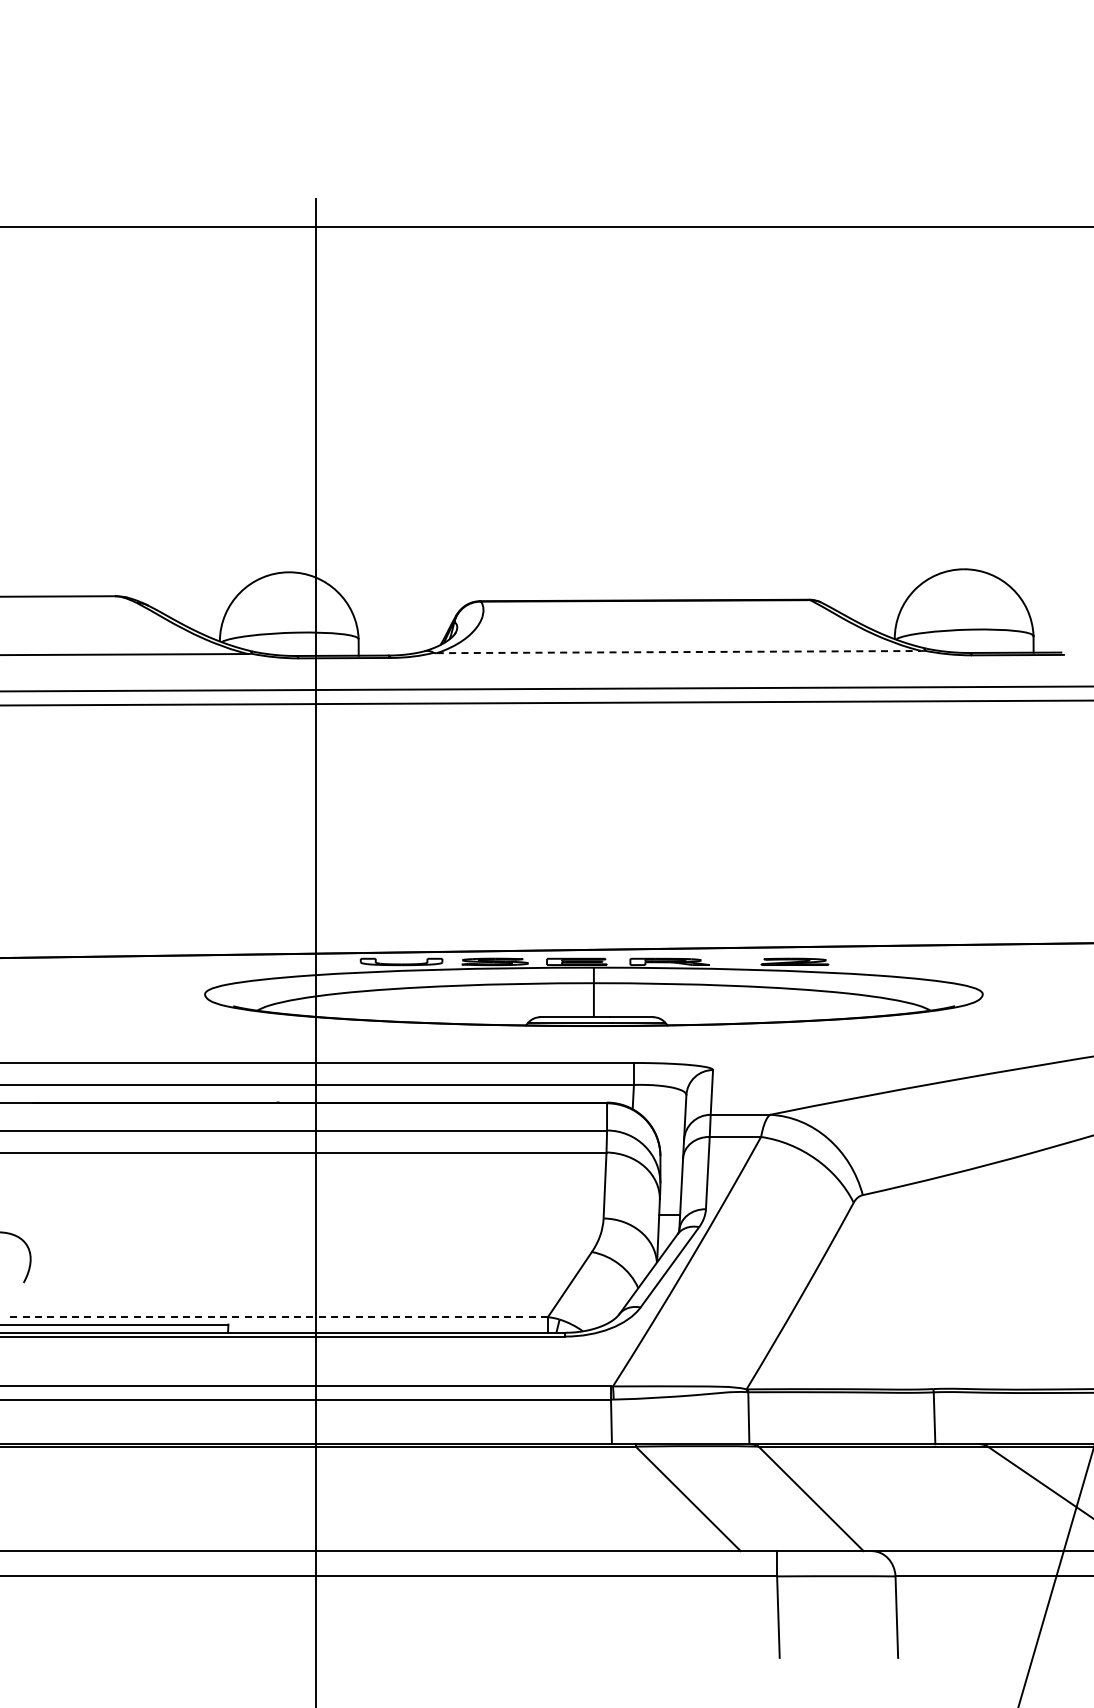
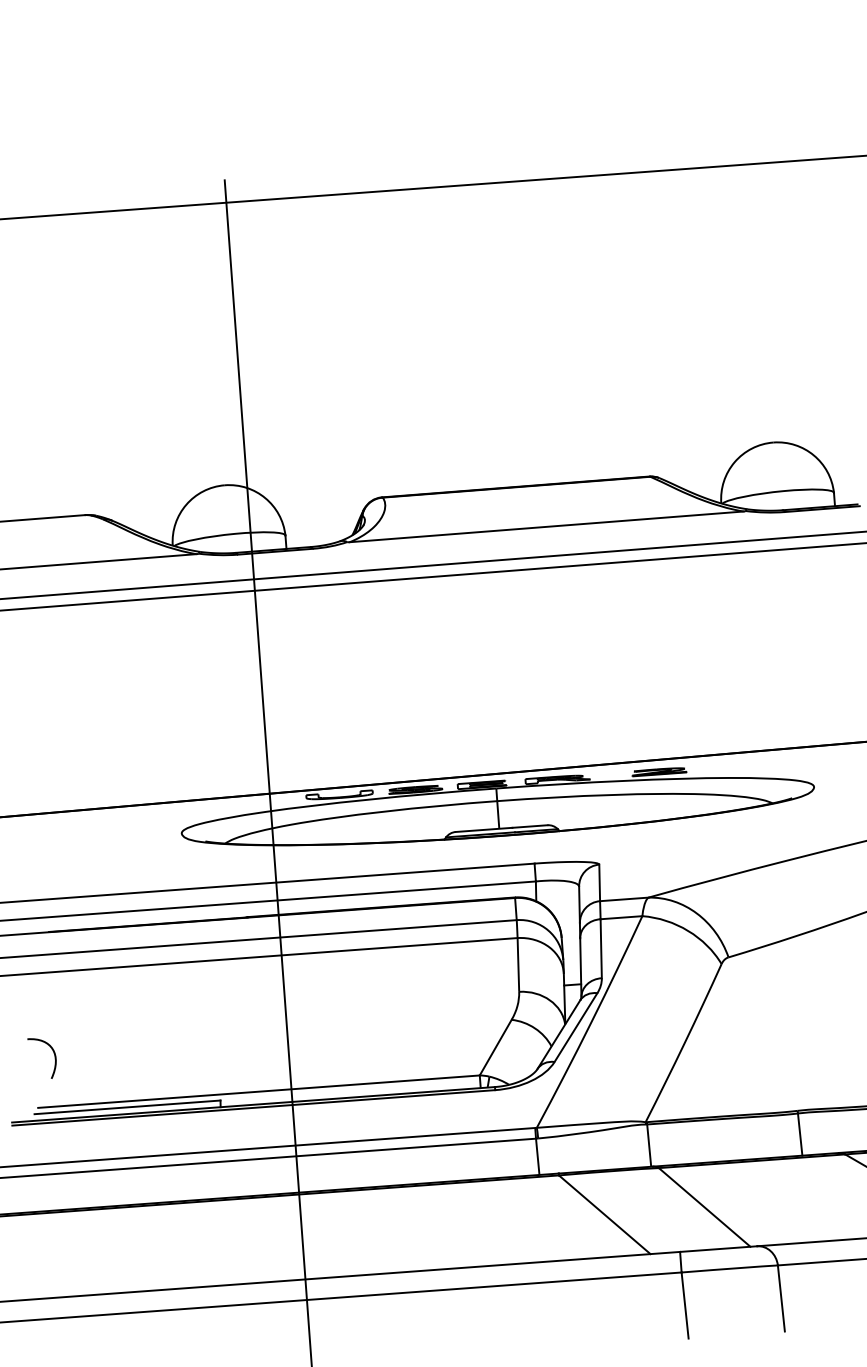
line: (679, 652) -> (547, 527), dashed -> solid
line: (276, 1317) -> (259, 1091), dashed -> solid

